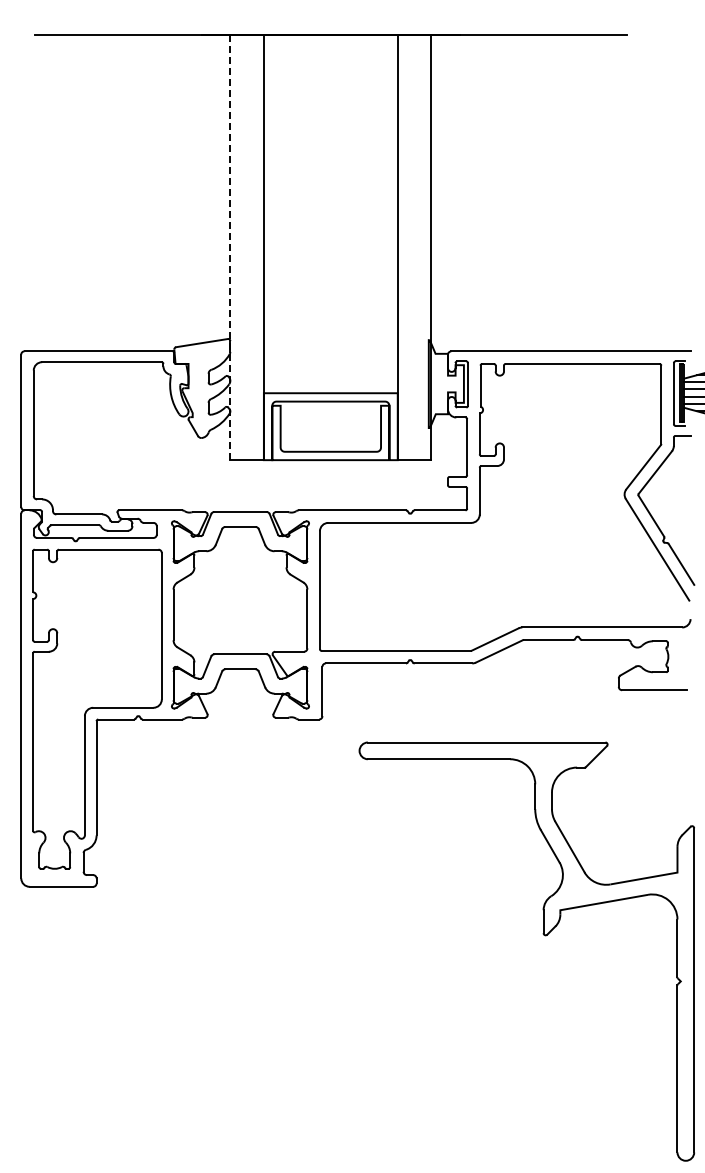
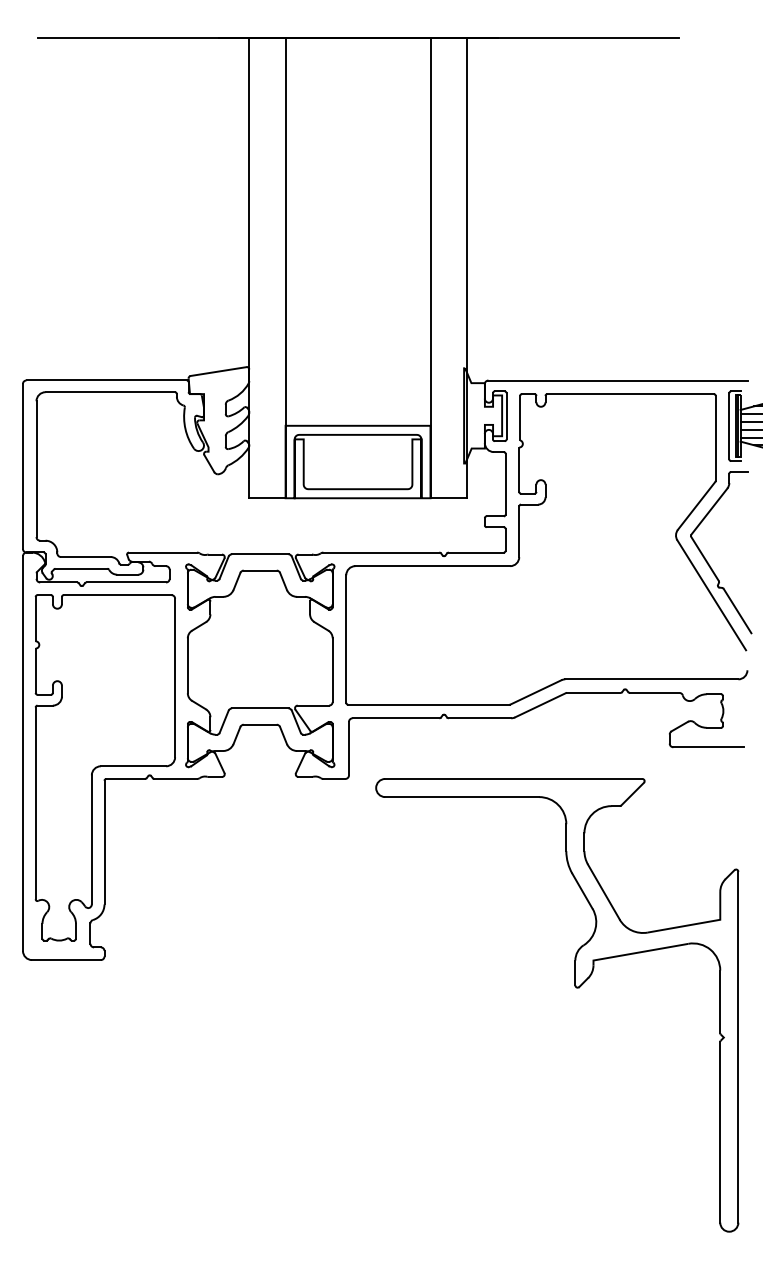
line: (230, 248) -> (249, 269), dashed -> solid
part: (543, 935) -> (575, 987), moved

